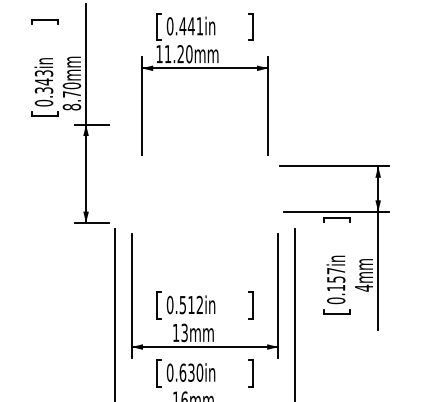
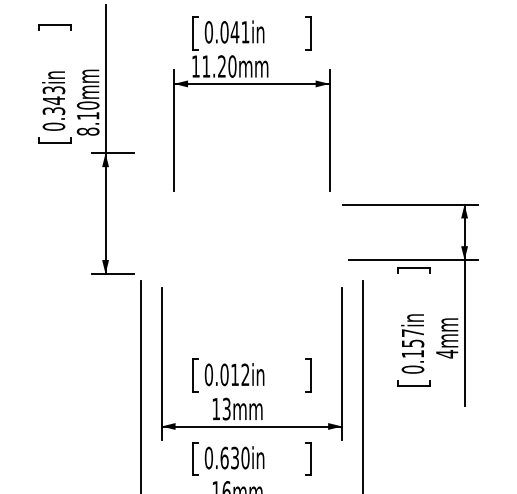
text: (182, 26) -> (224, 32), 0.441in -> 0.041in
text: (71, 94) -> (87, 116), 8.70mm -> 8.10mm
text: (182, 304) -> (224, 374), 0.512in -> 0.012in

